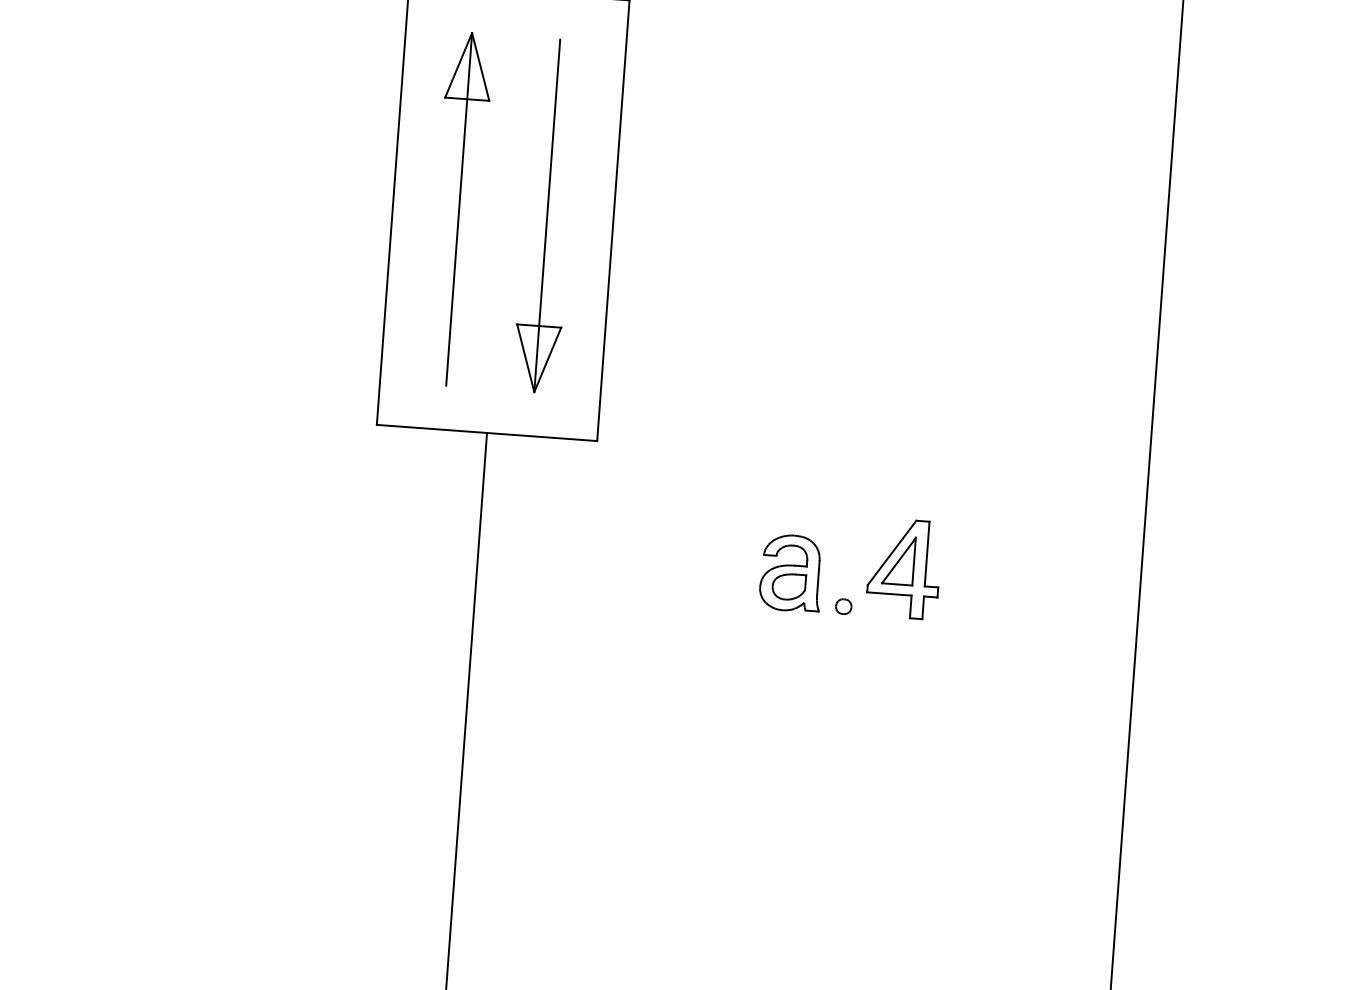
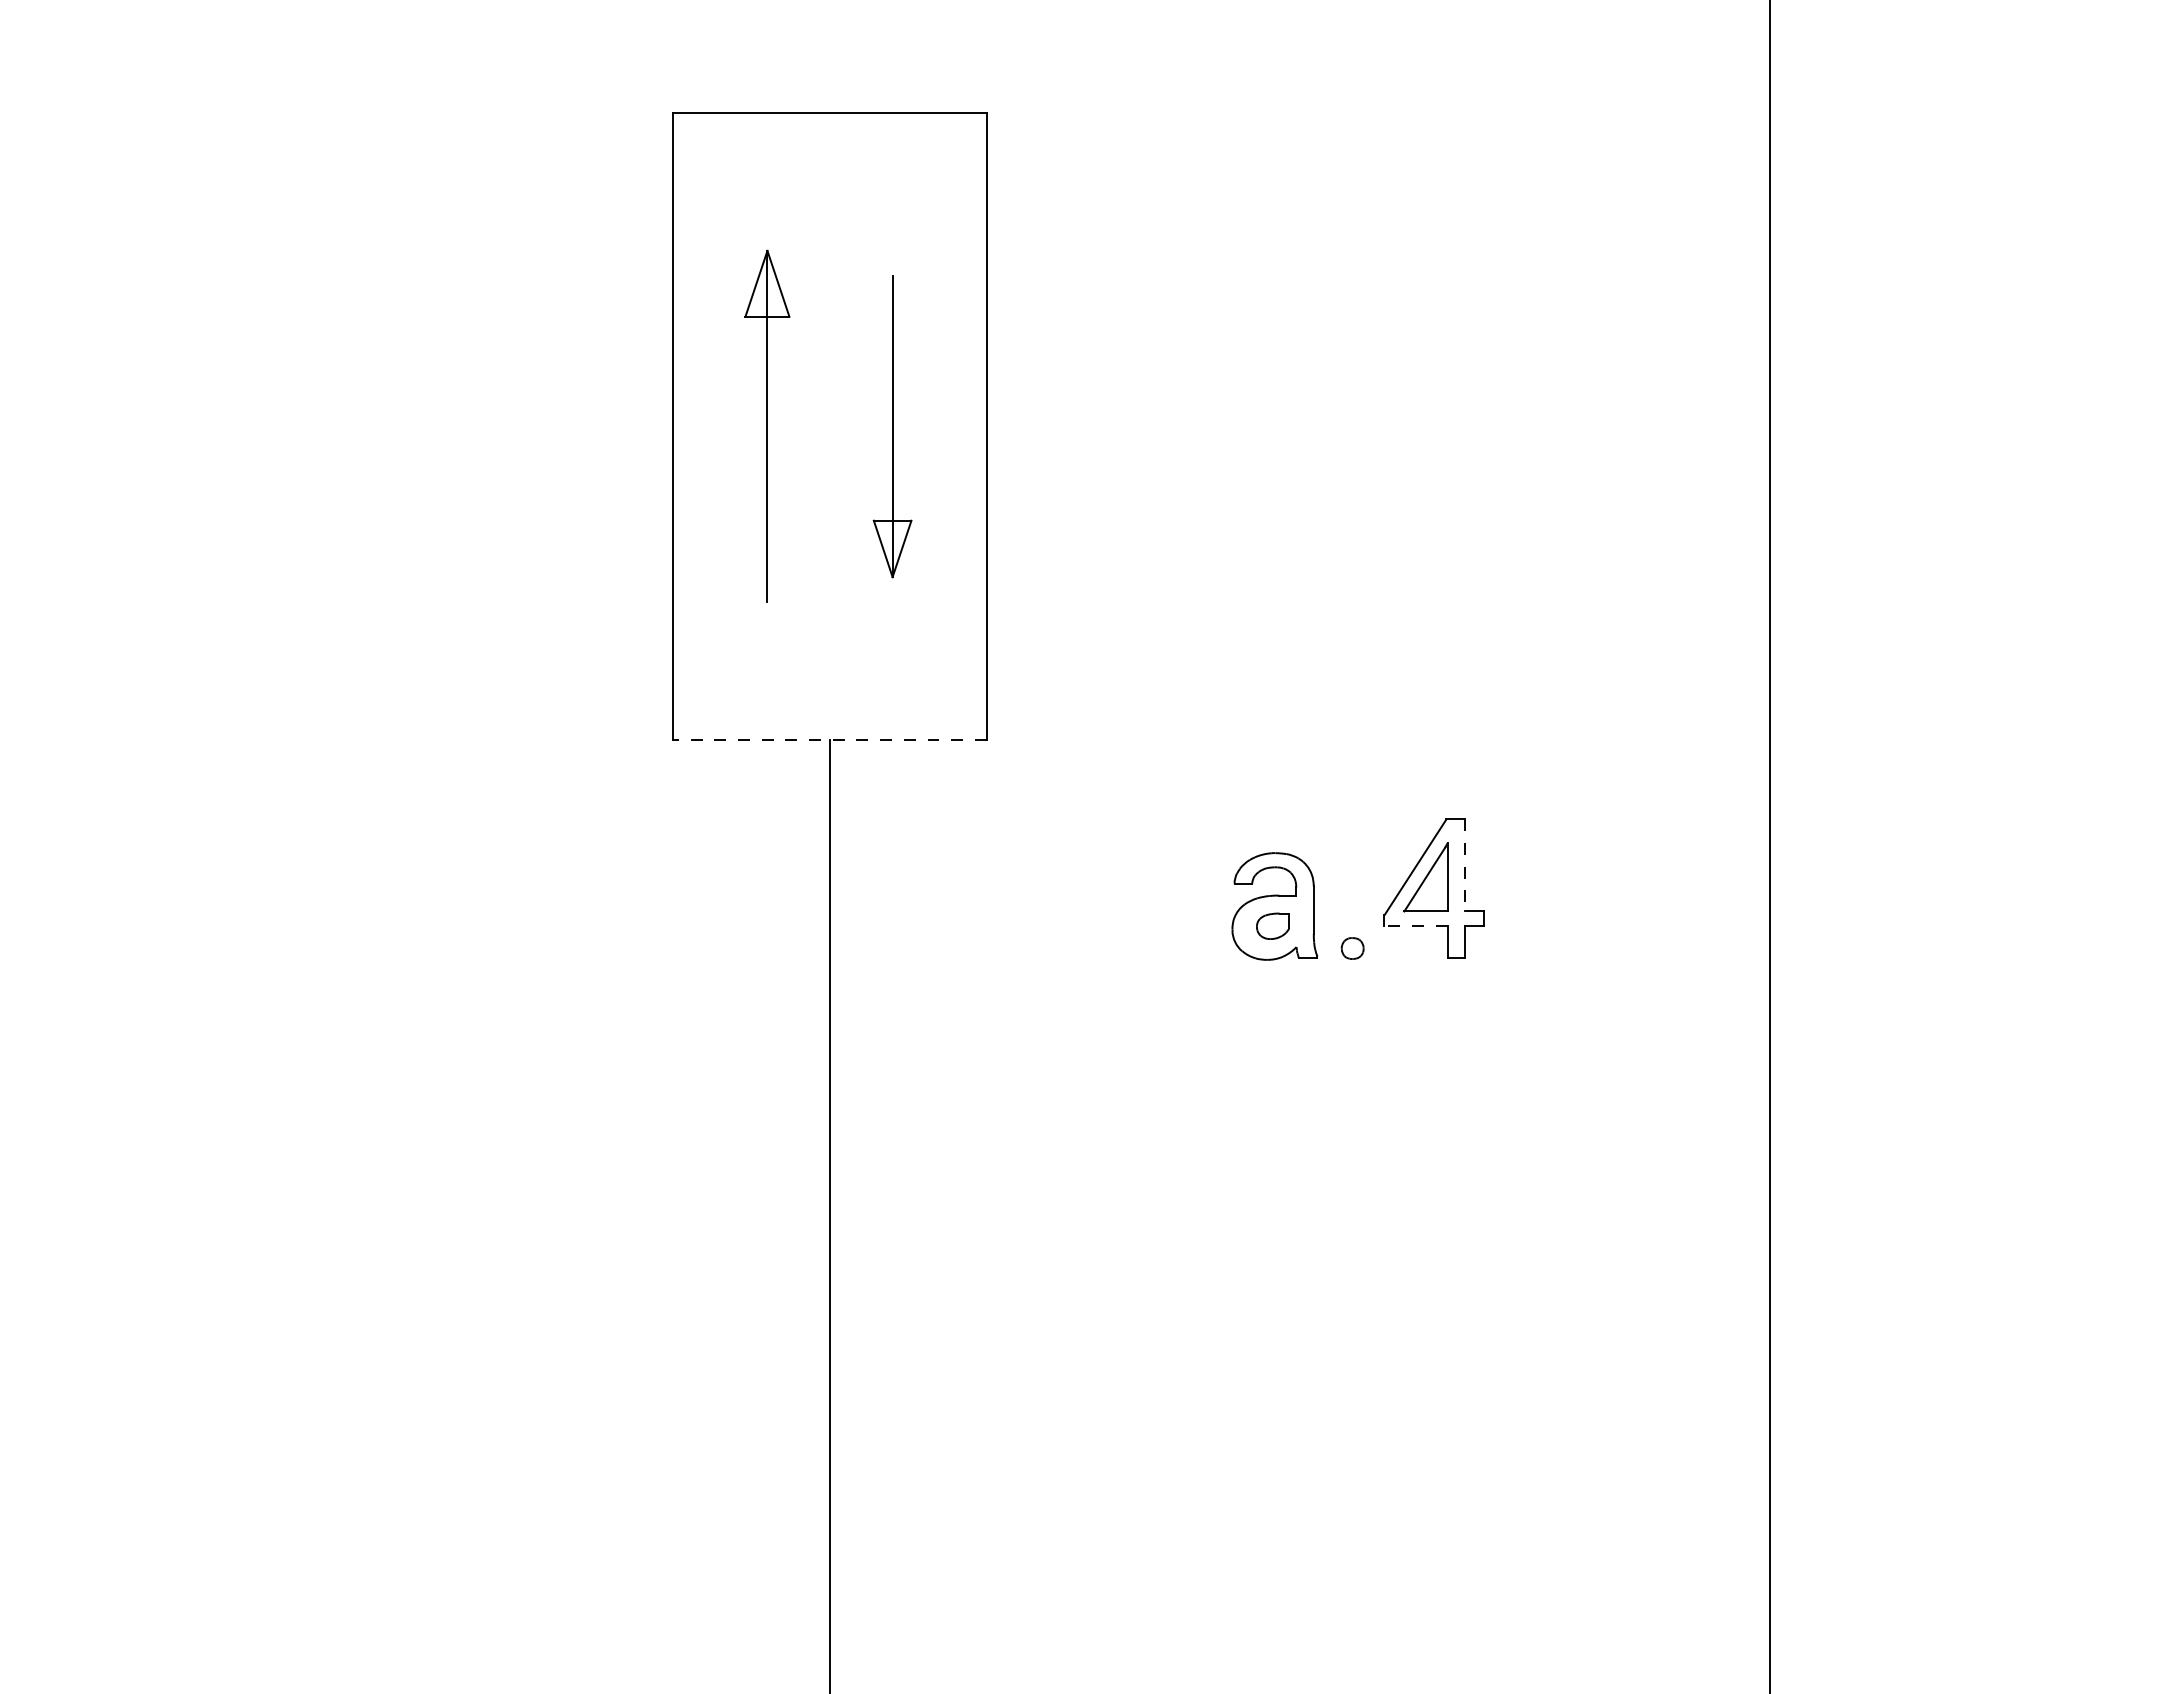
part: (459, 208) -> (767, 425), size x0.7
part: (547, 215) -> (892, 426), size x0.6
line: (487, 432) -> (830, 739), solid -> dashed
line: (927, 554) -> (1465, 865), solid -> dashed
part: (788, 587) -> (1272, 926), size x0.7
line: (889, 593) -> (1415, 925), solid -> dashed

